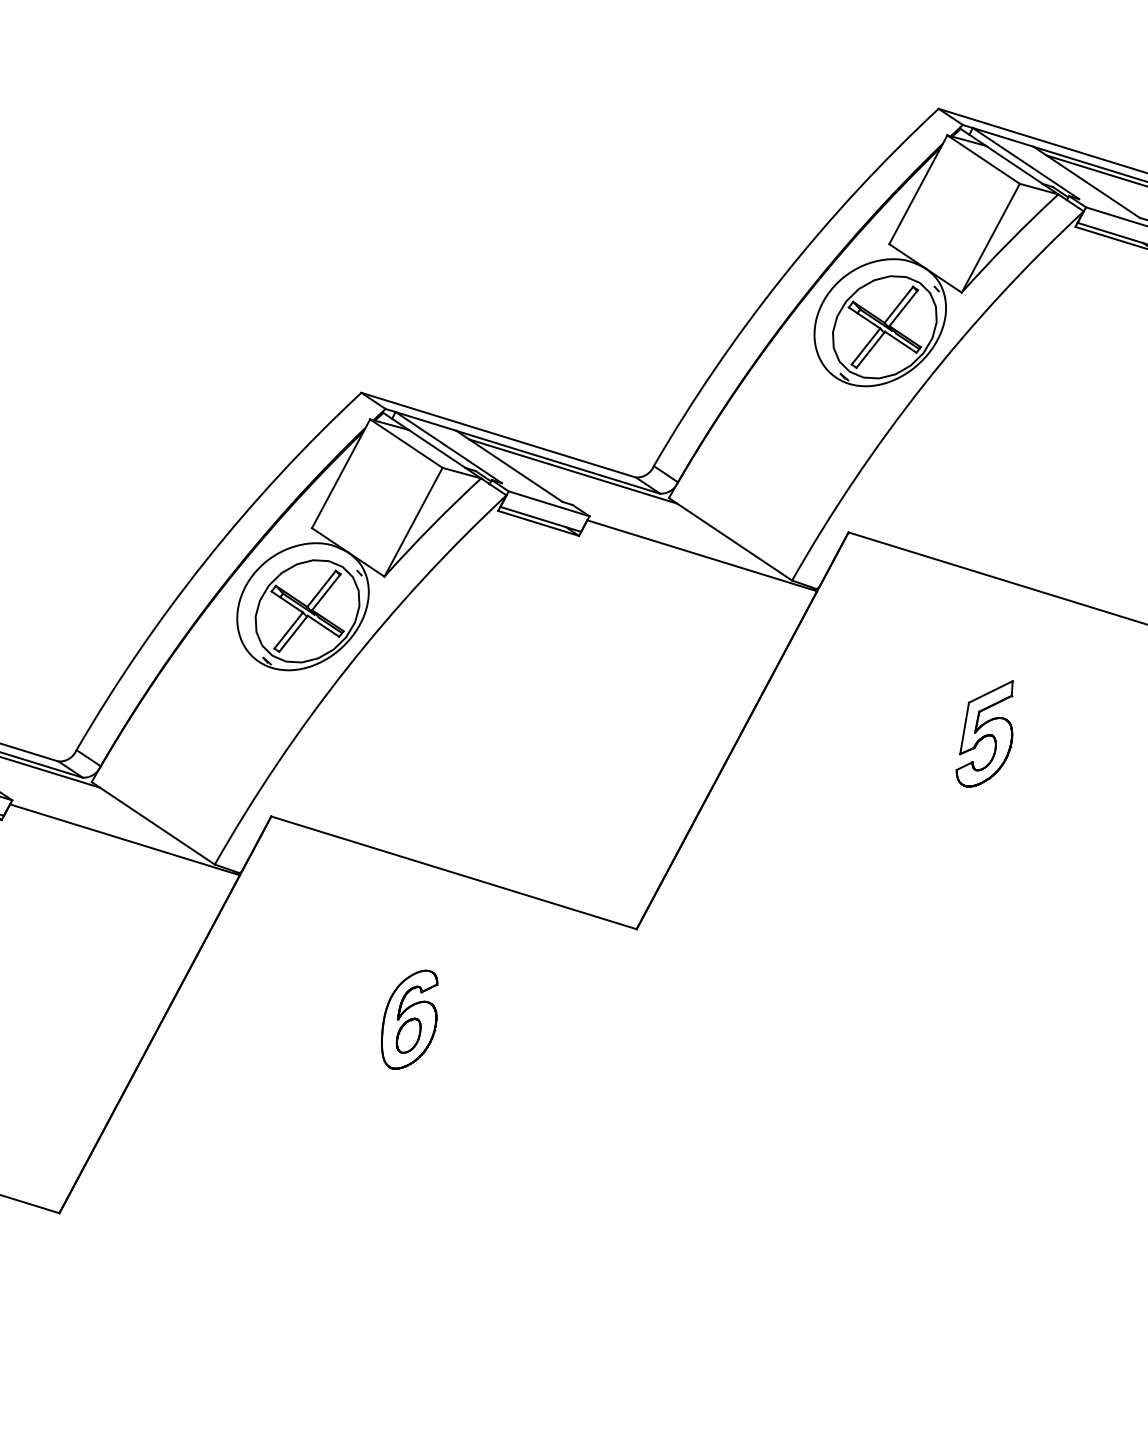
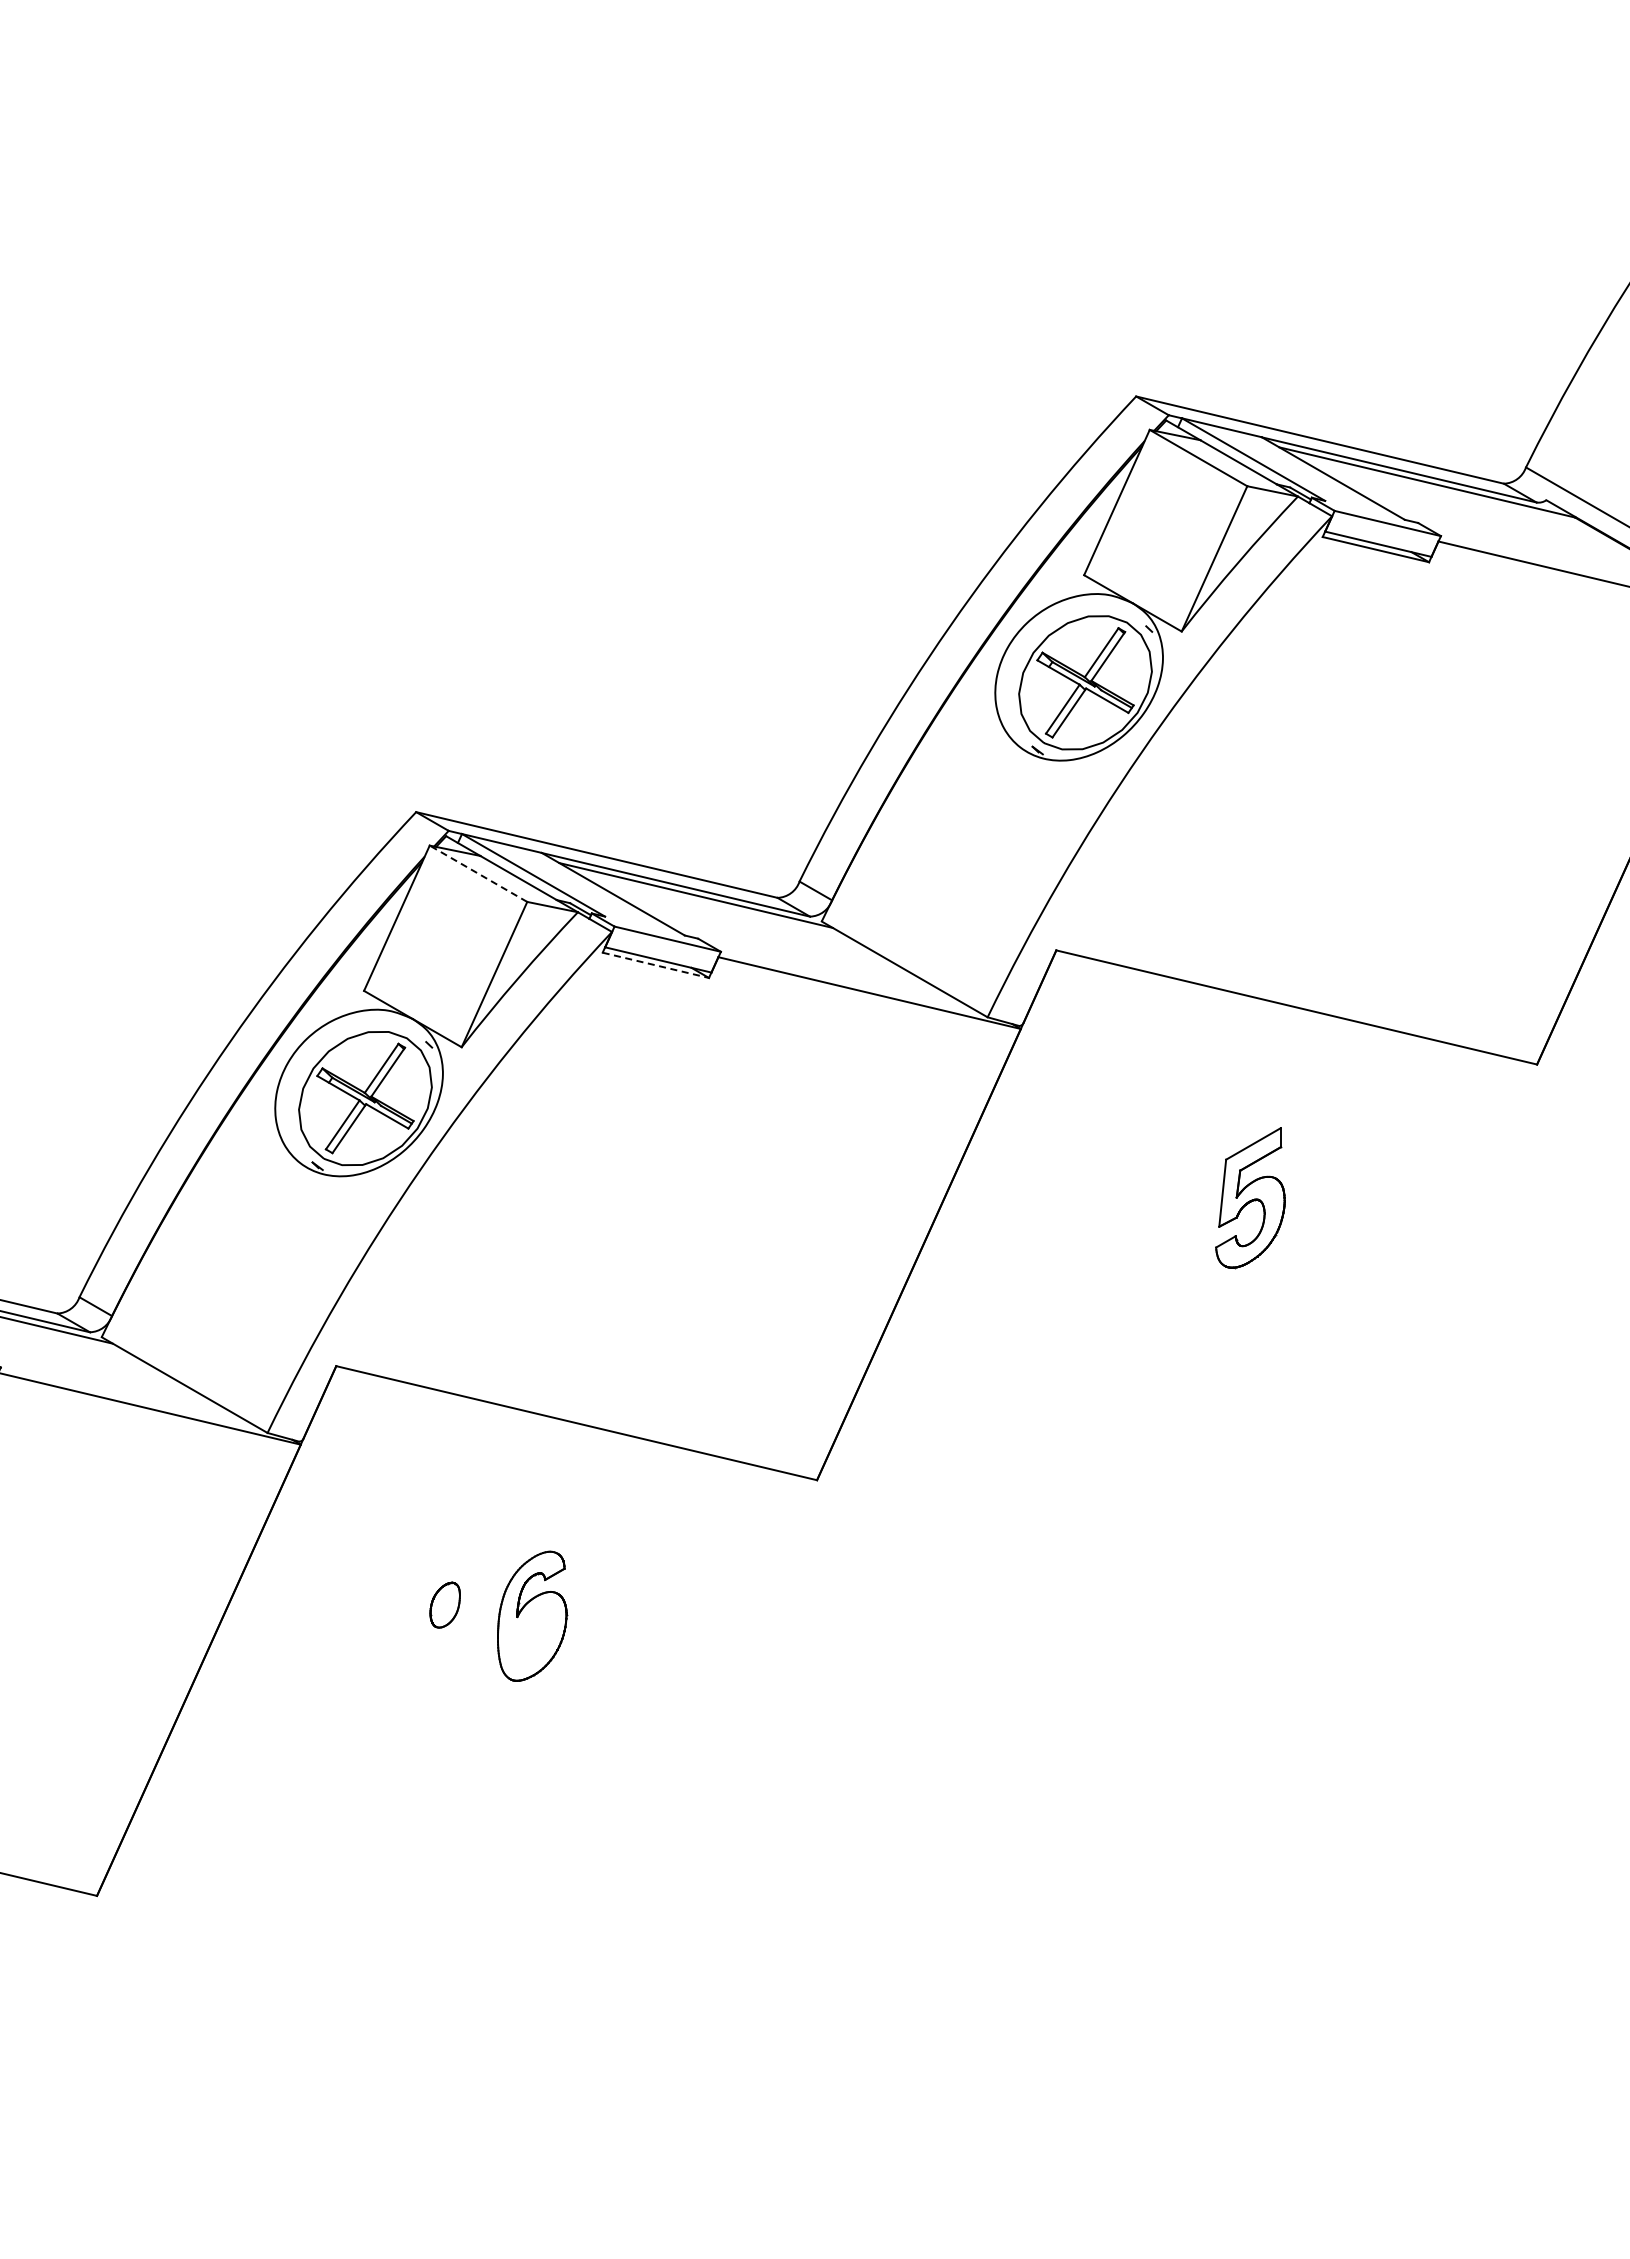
line: (406, 443) -> (478, 873), solid -> dashed
line: (538, 523) -> (655, 965), solid -> dashed
part: (408, 1035) -> (444, 1604), moved

